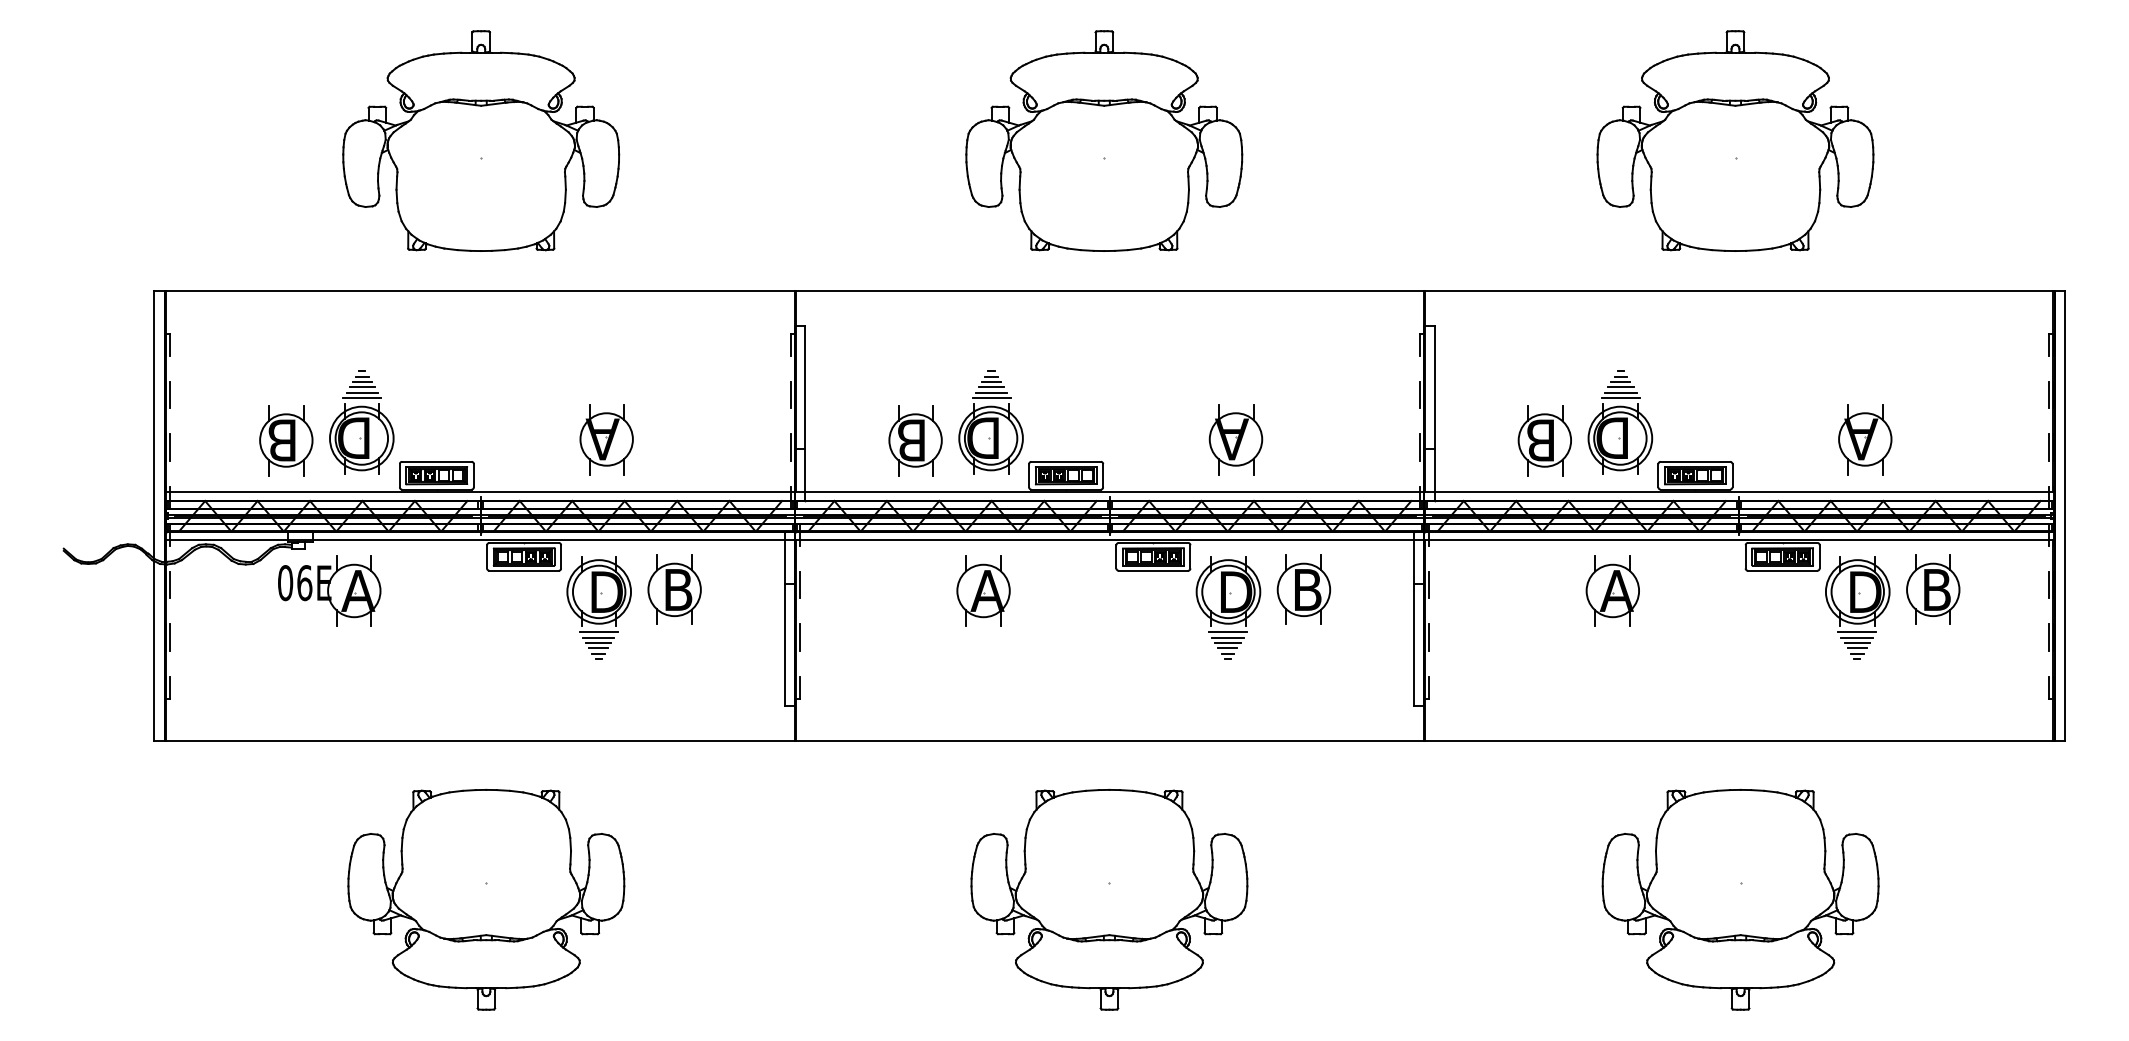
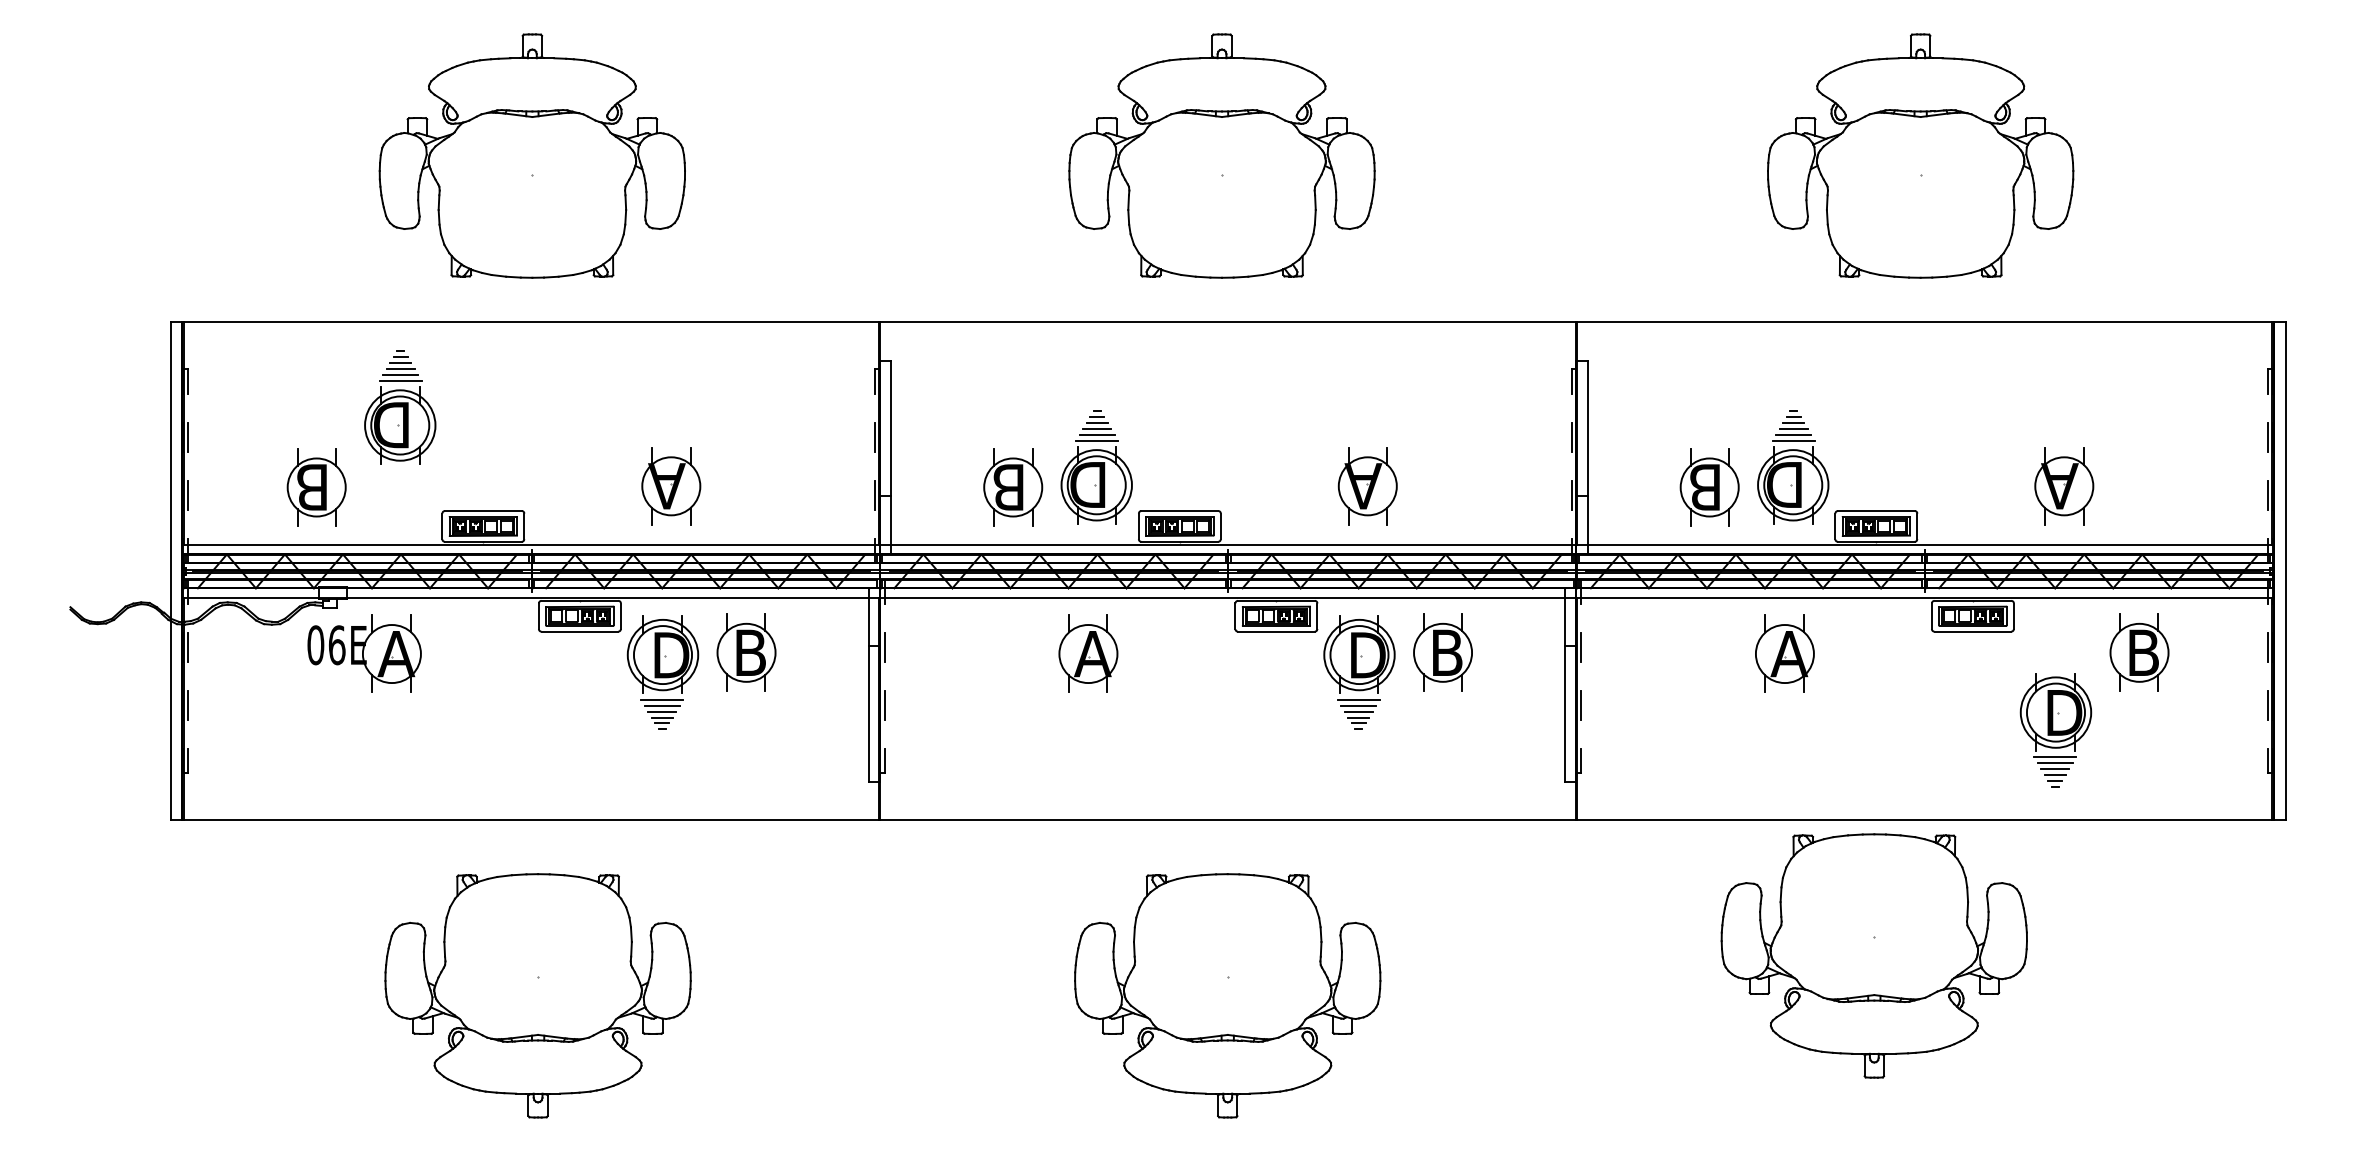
part: (361, 422) -> (399, 407), moved
part: (1857, 607) -> (2055, 729), moved
part: (1740, 899) -> (1874, 955), moved

